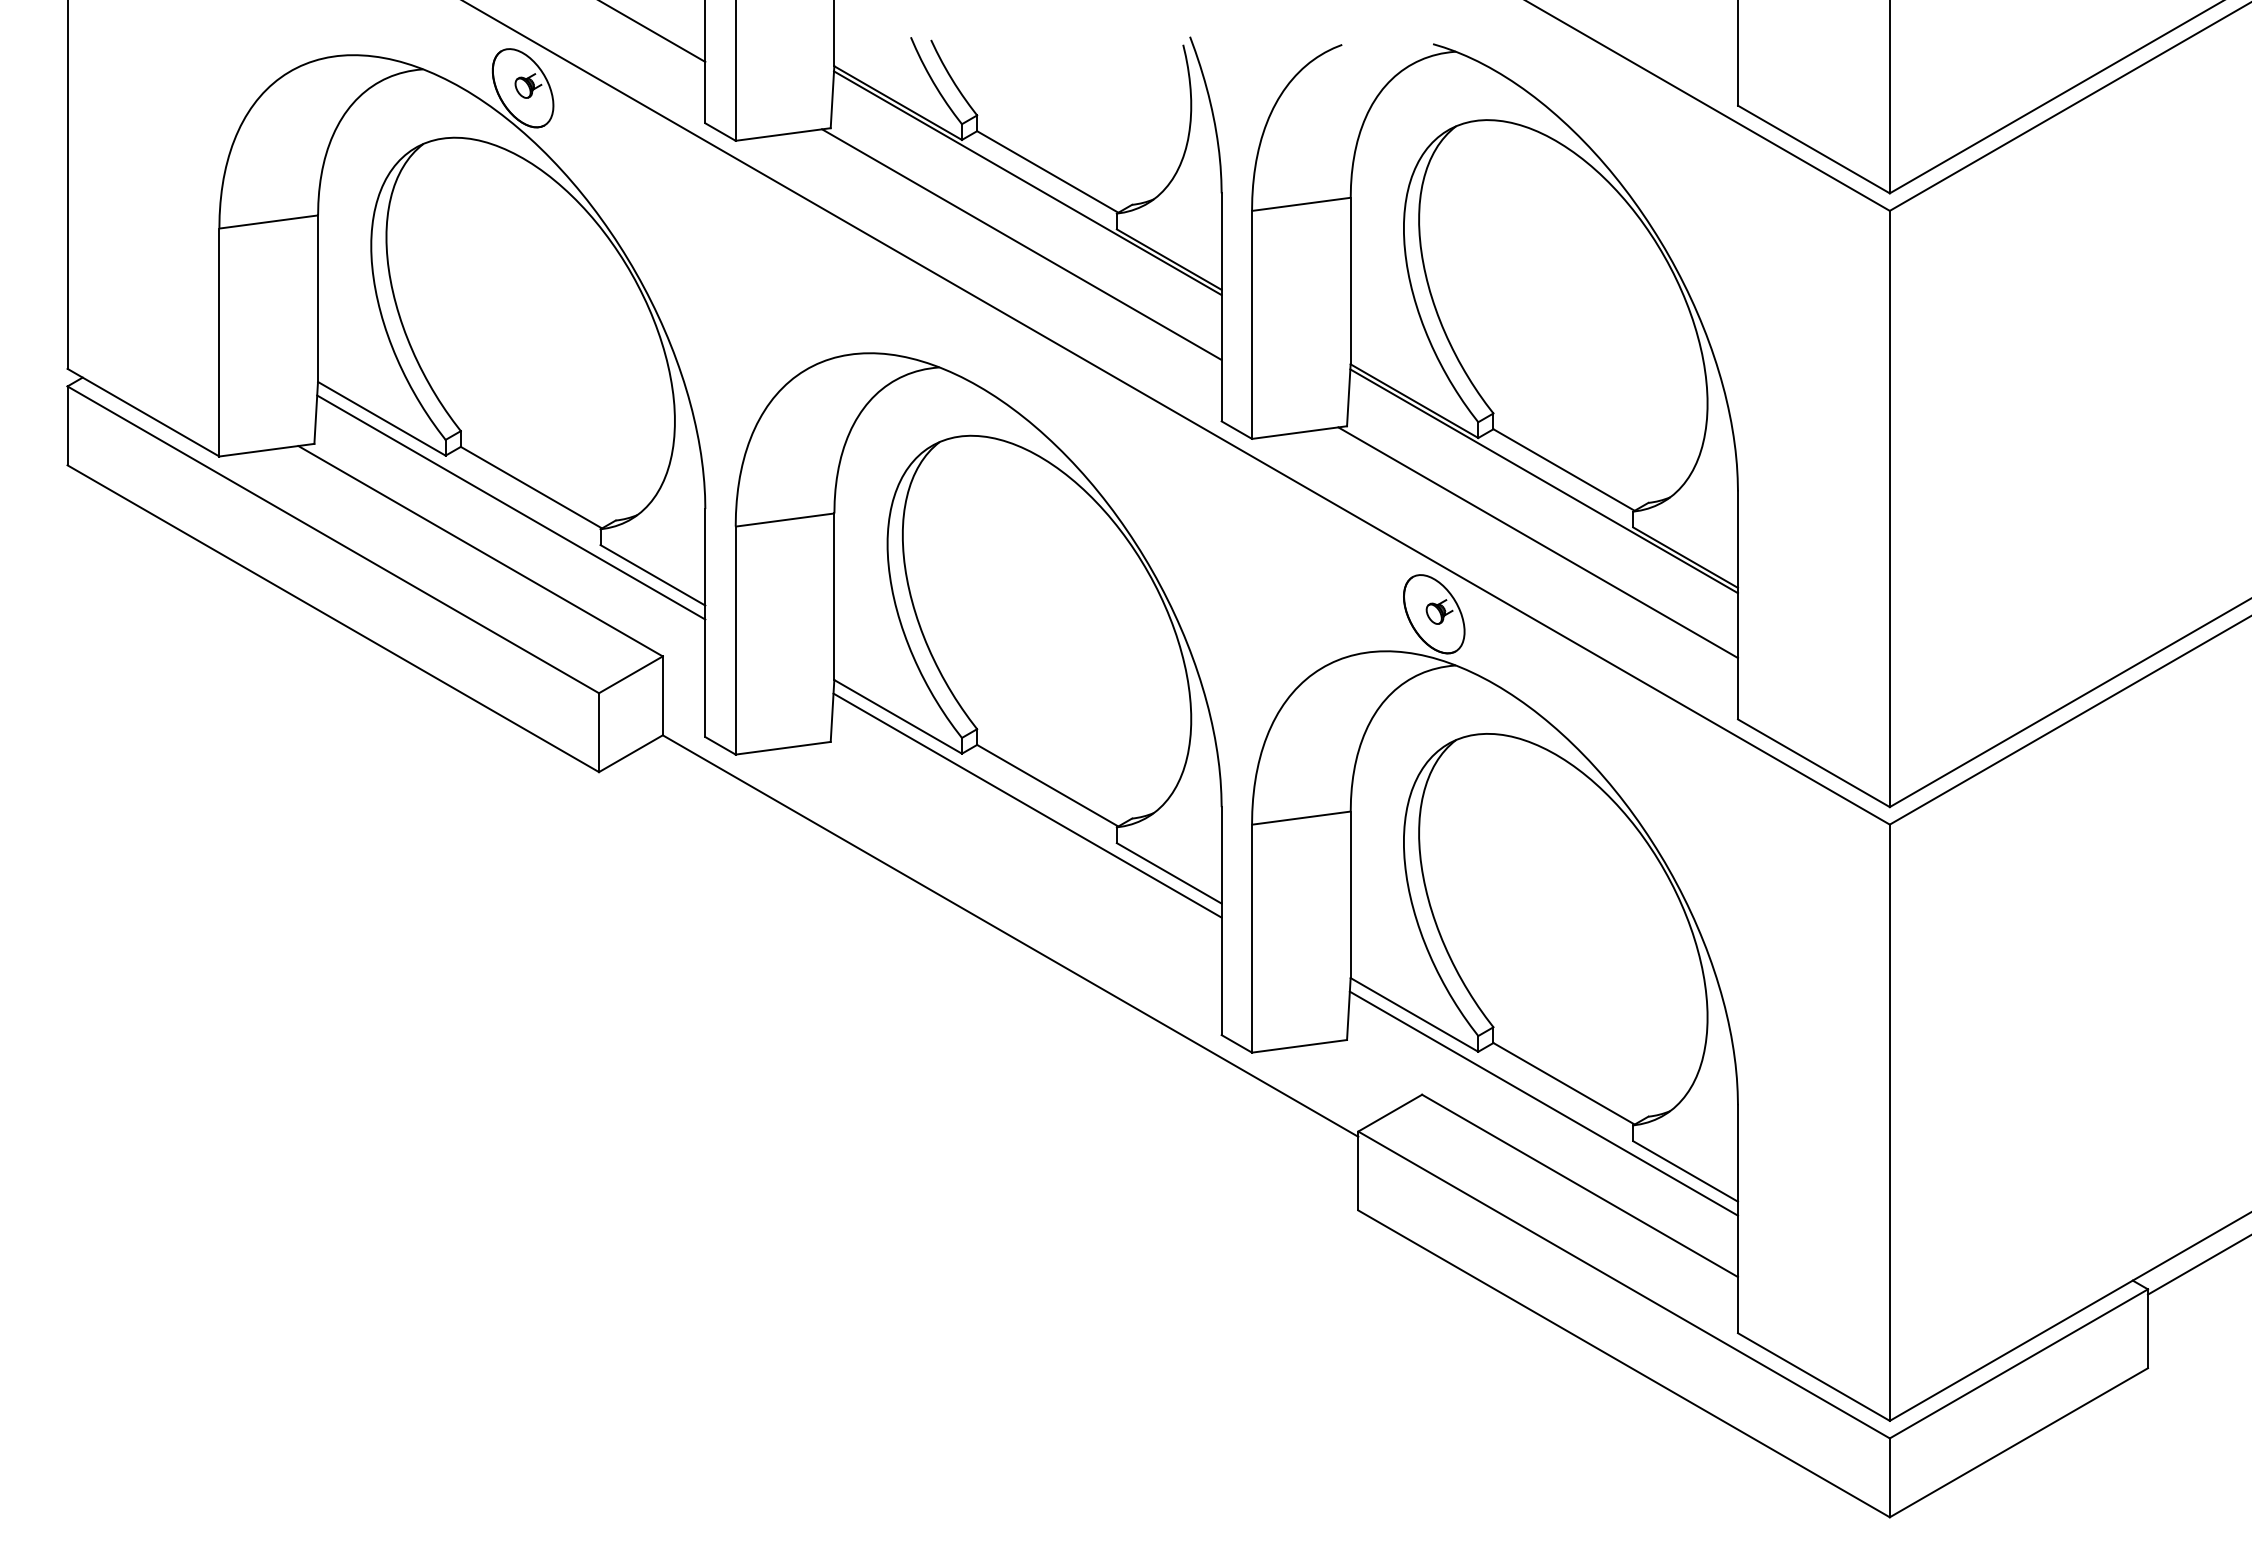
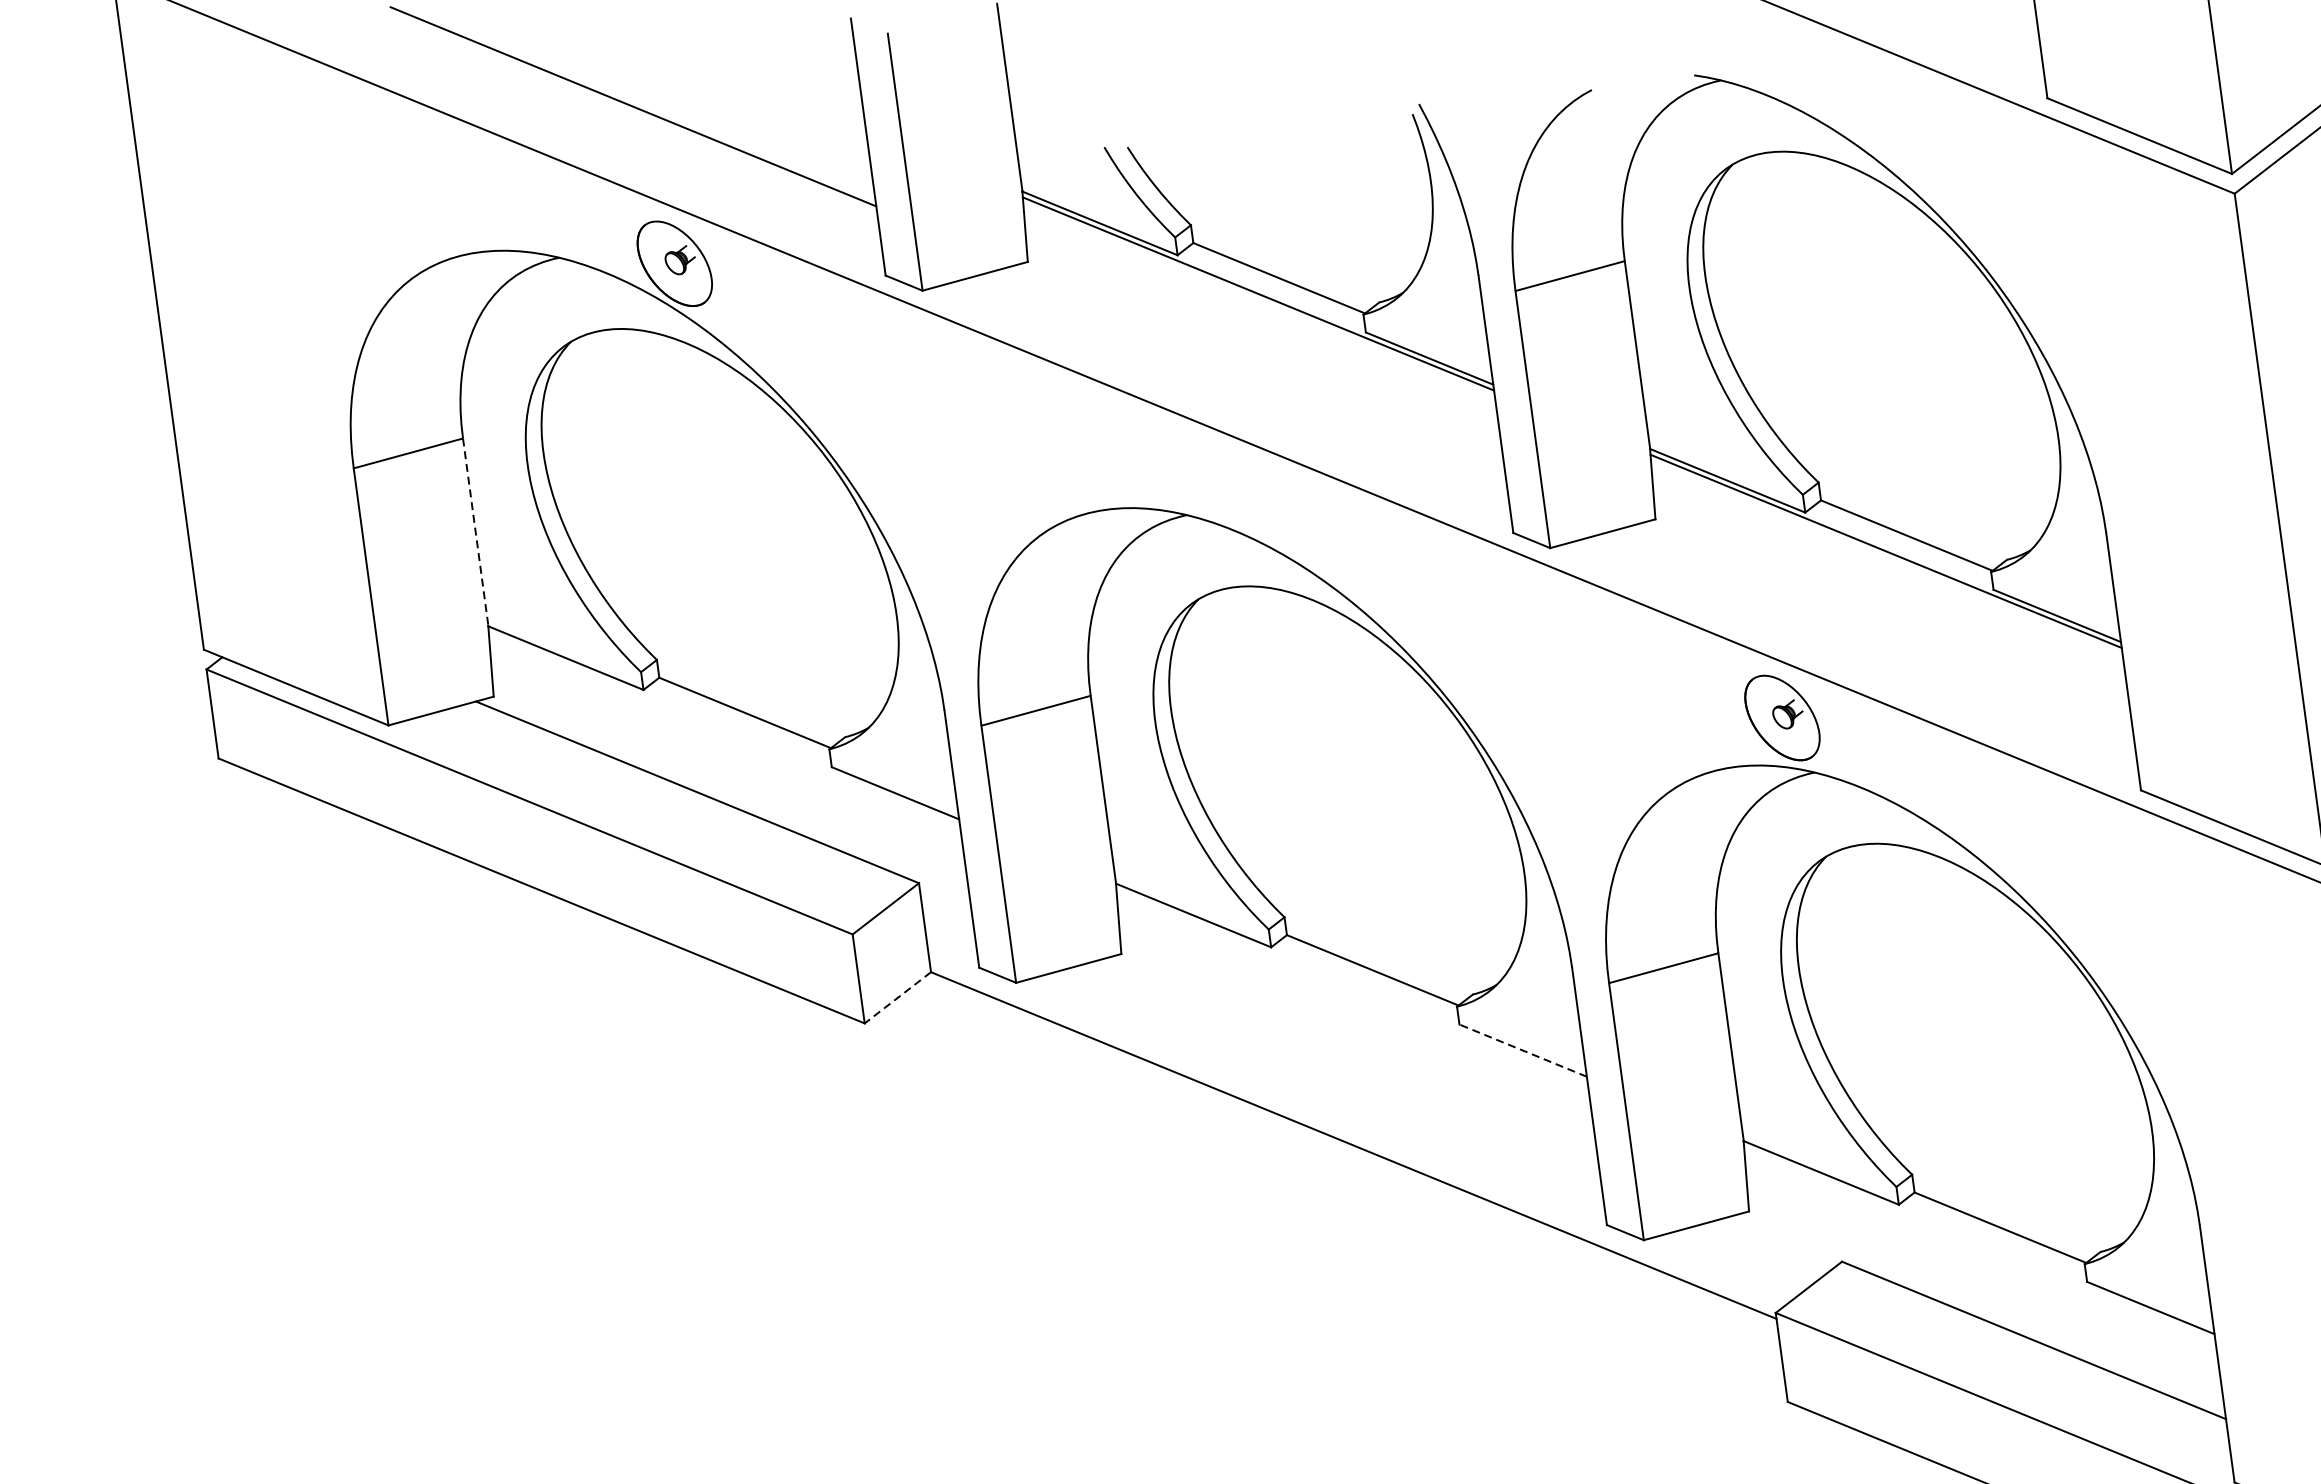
line: (1021, 244) -> (1260, 364), removed
line: (318, 299) -> (476, 533), solid -> dashed
line: (511, 507) -> (725, 738), removed
line: (1537, 542) -> (1887, 621), removed
line: (630, 753) -> (897, 997), solid -> dashed
line: (1027, 805) -> (1352, 995), removed
line: (1168, 873) -> (1522, 1050), solid -> dashed
line: (1543, 1103) -> (1980, 1253), removed

